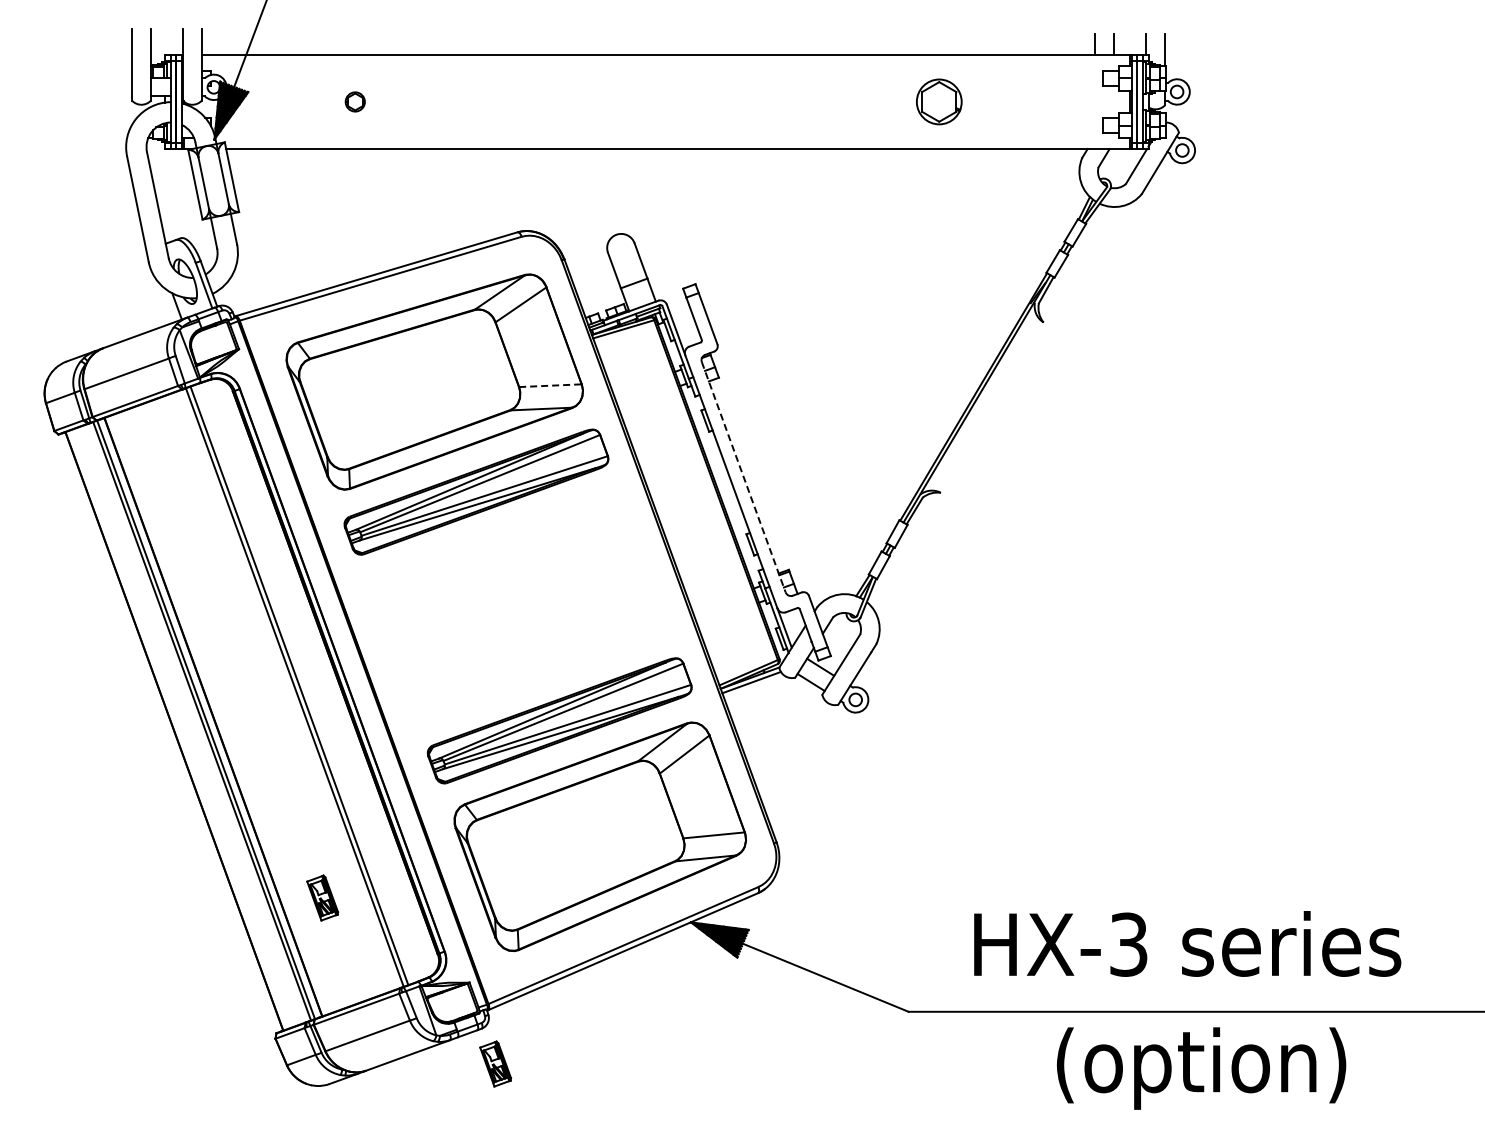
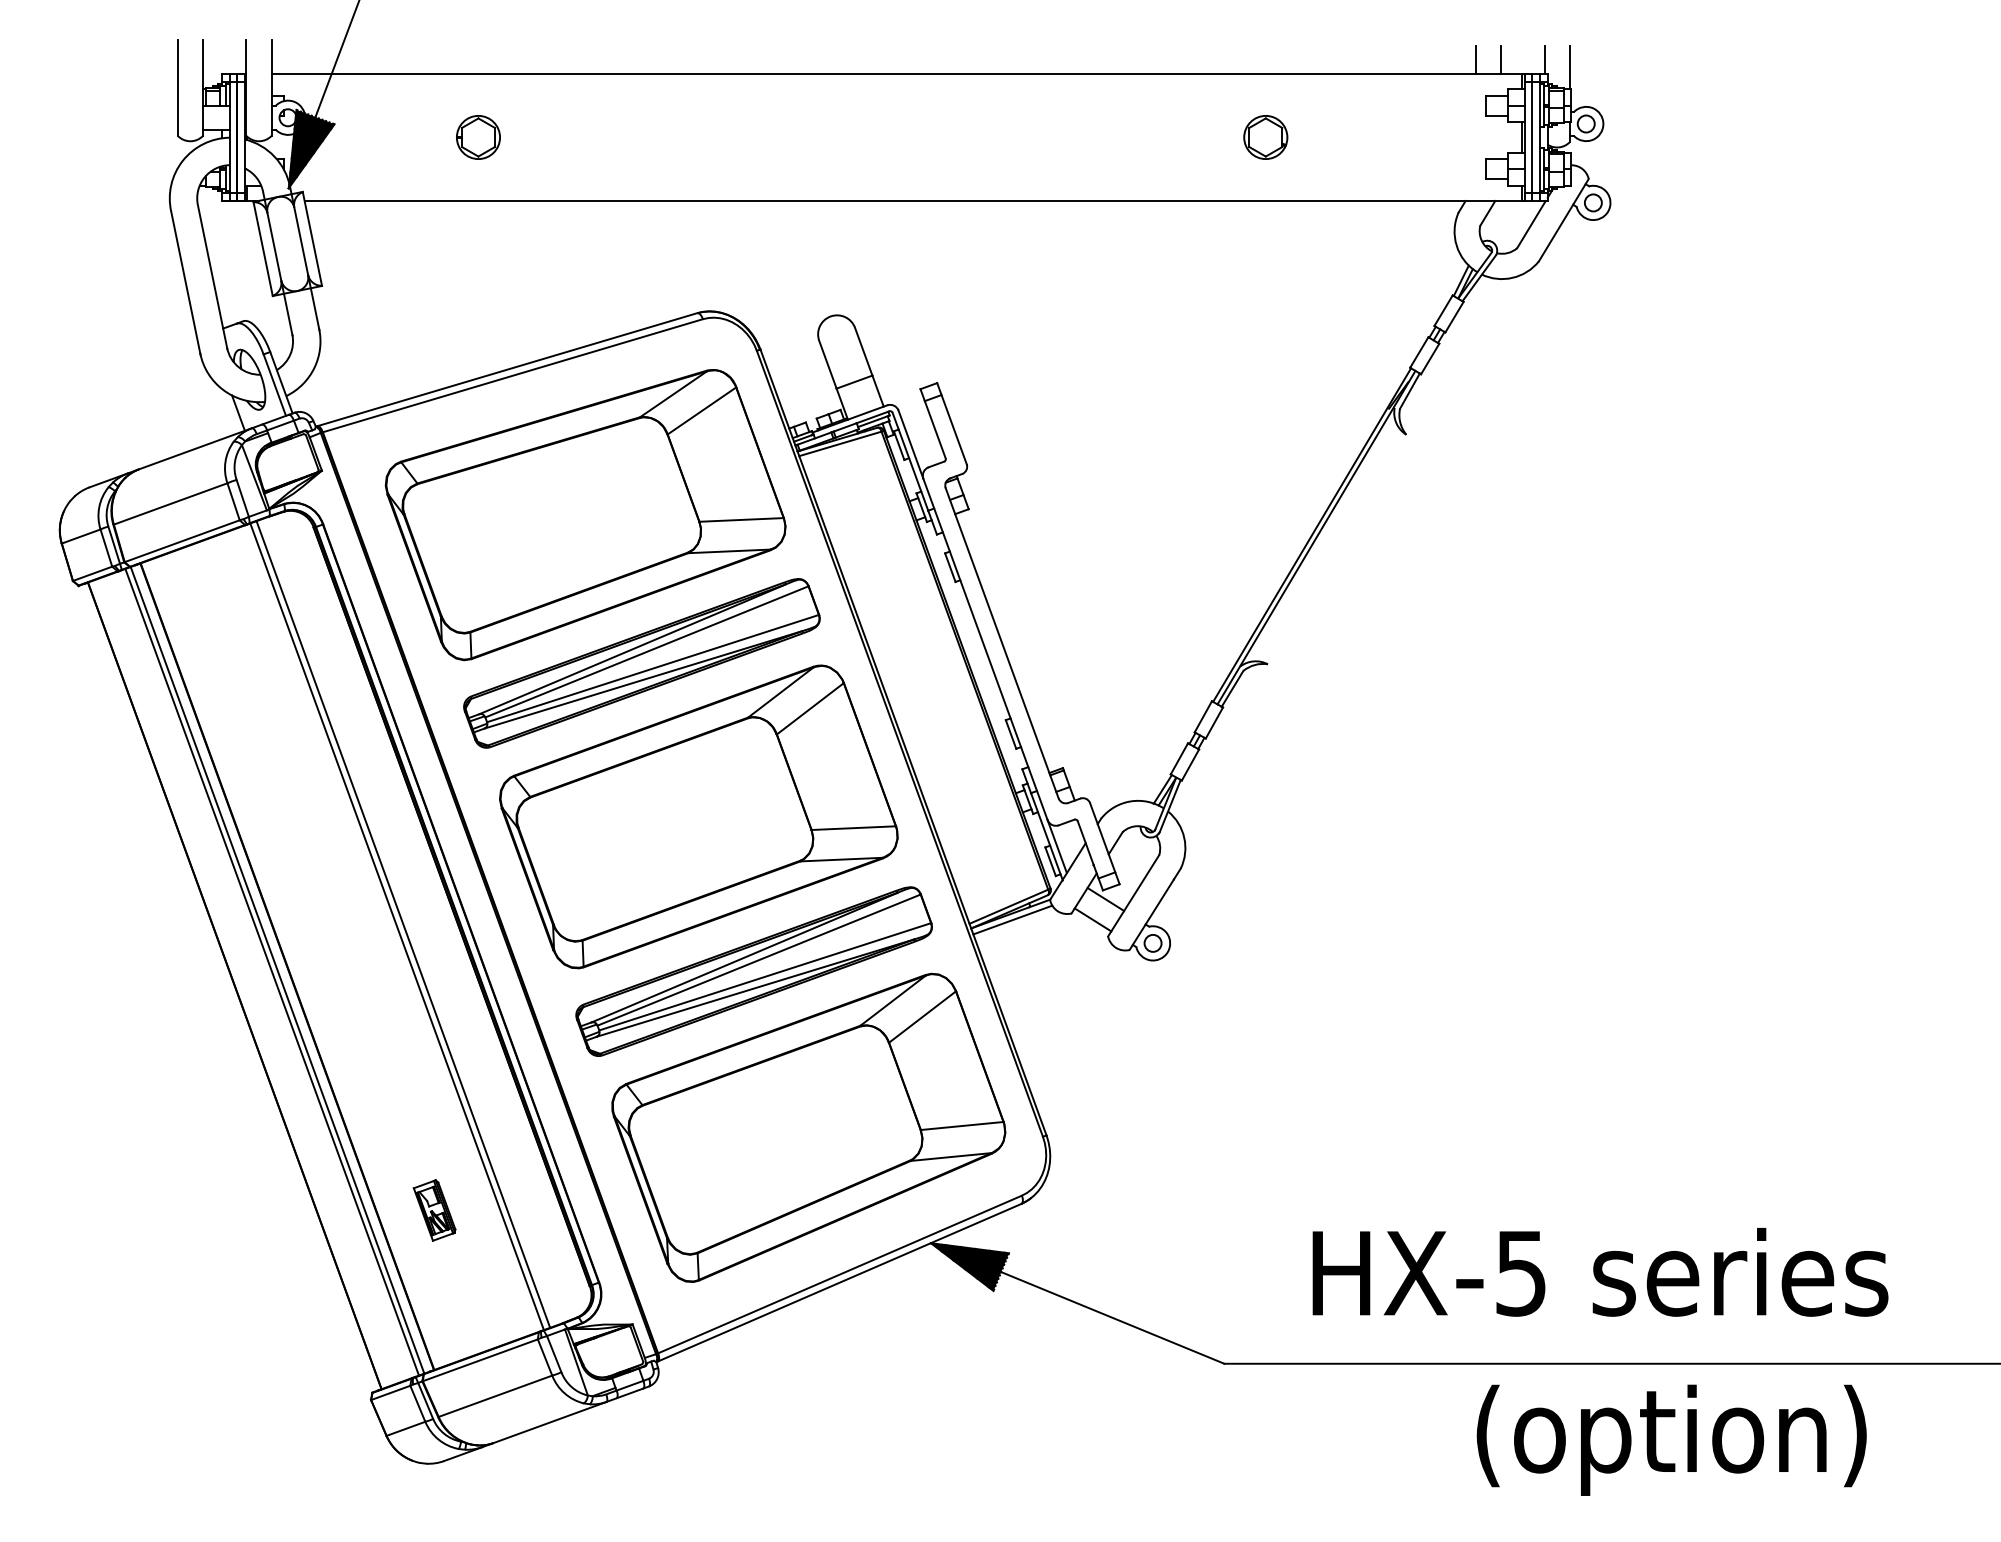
part: (355, 101) -> (478, 136), size x1.67
part: (939, 101) -> (1266, 136), size x0.71
line: (550, 385) -> (741, 519), dashed -> solid
line: (743, 477) -> (1001, 643), dashed -> solid
part: (518, 605) -> (698, 816), added
text: (1128, 944) -> (1520, 1273), HX-3 -> HX-5
part: (495, 1063) -> (667, 1433), removed
text: (1201, 1068) -> (1671, 1440), moved

